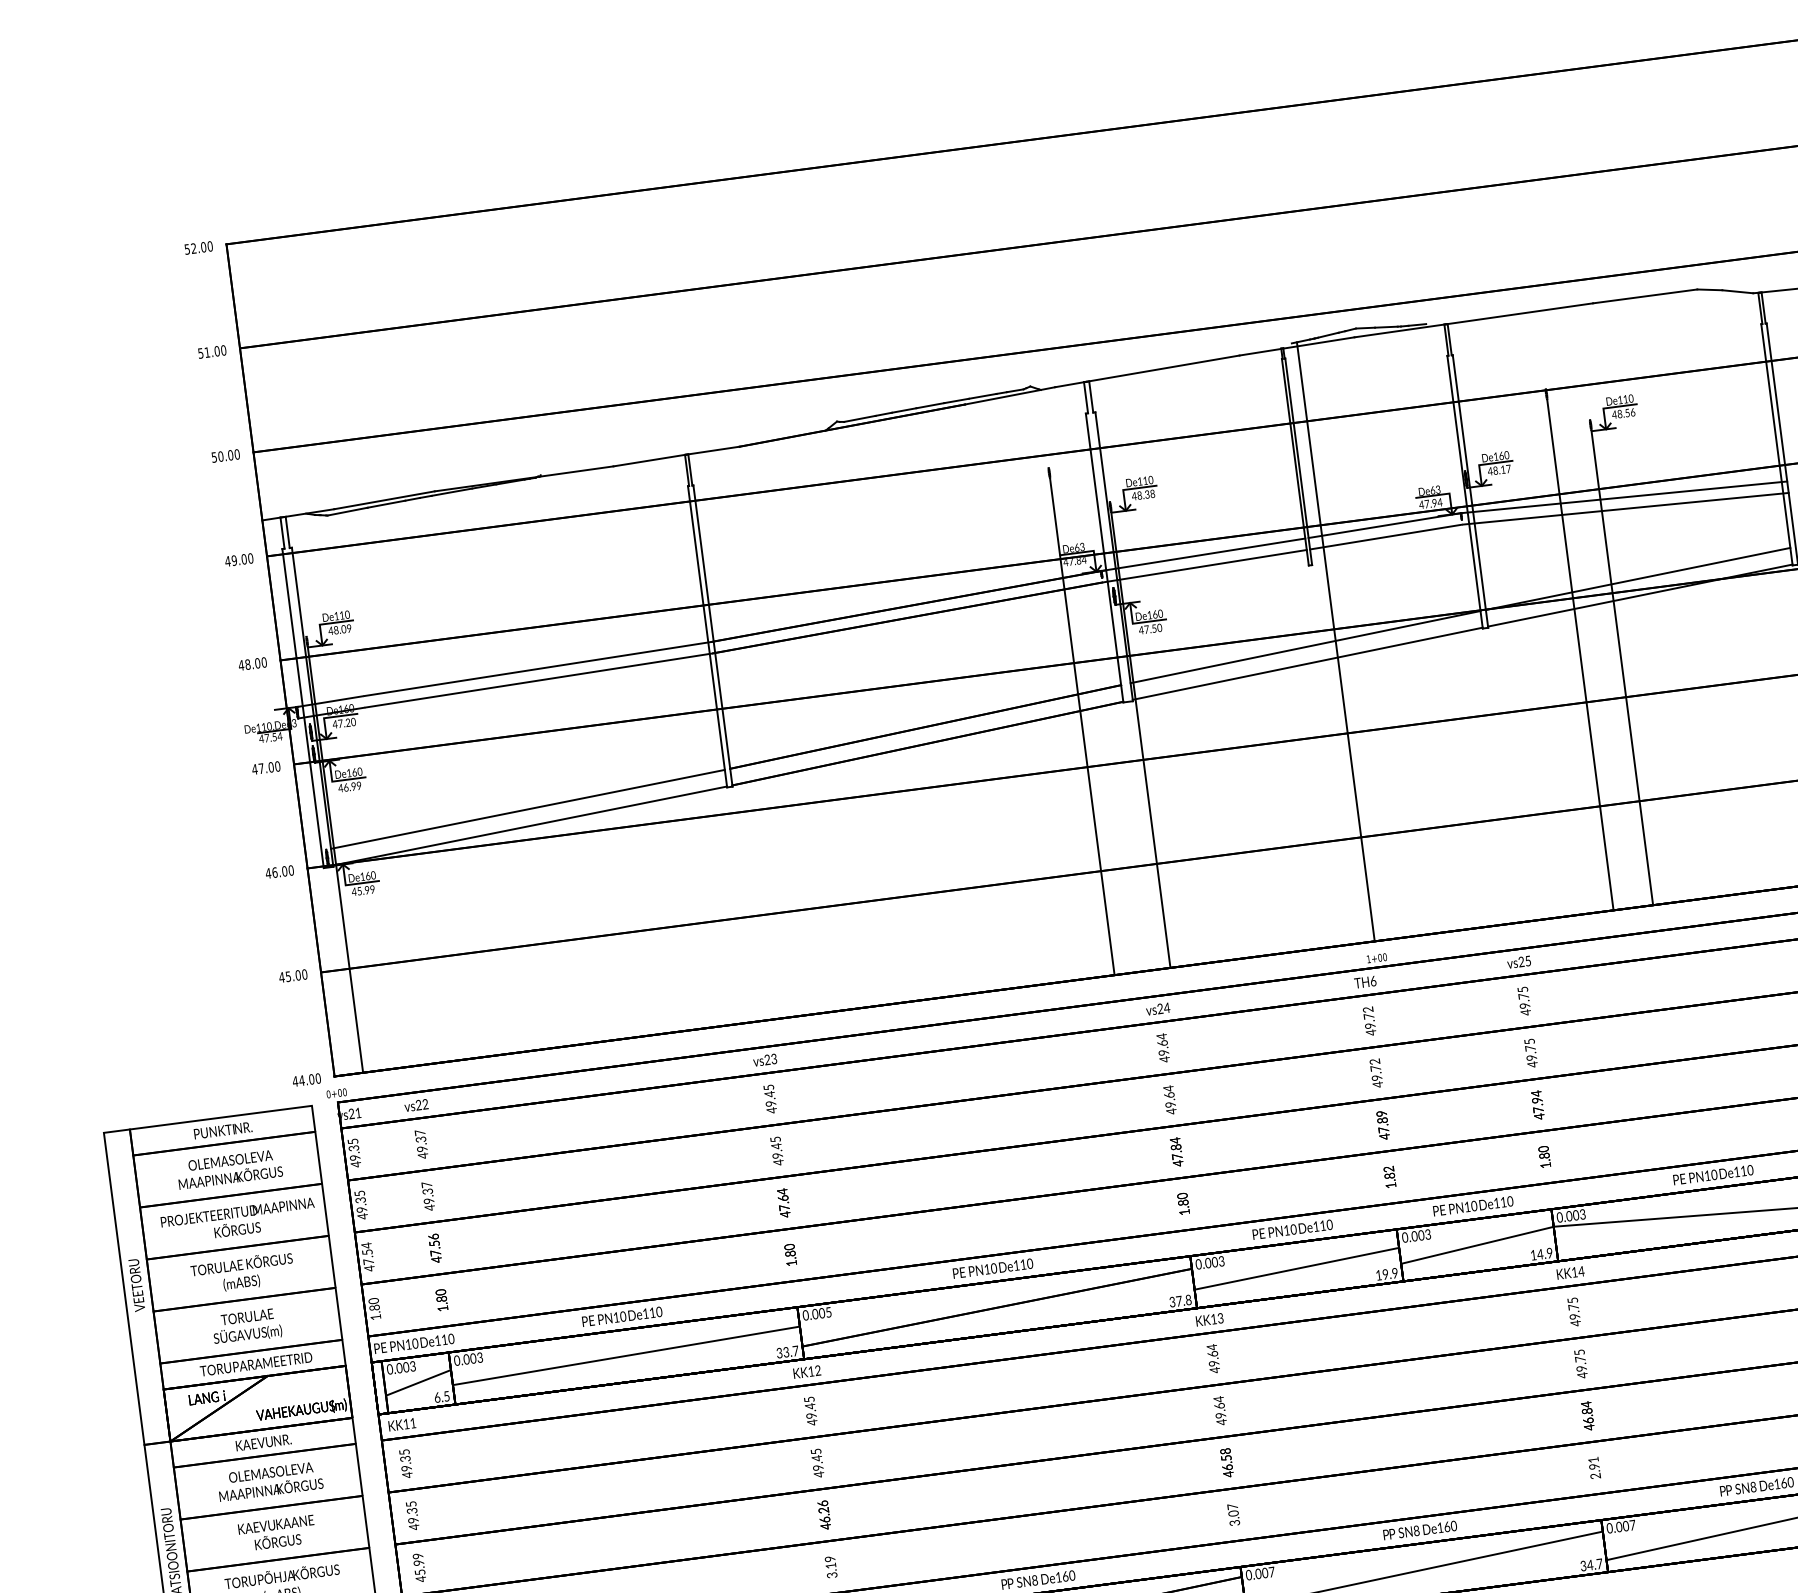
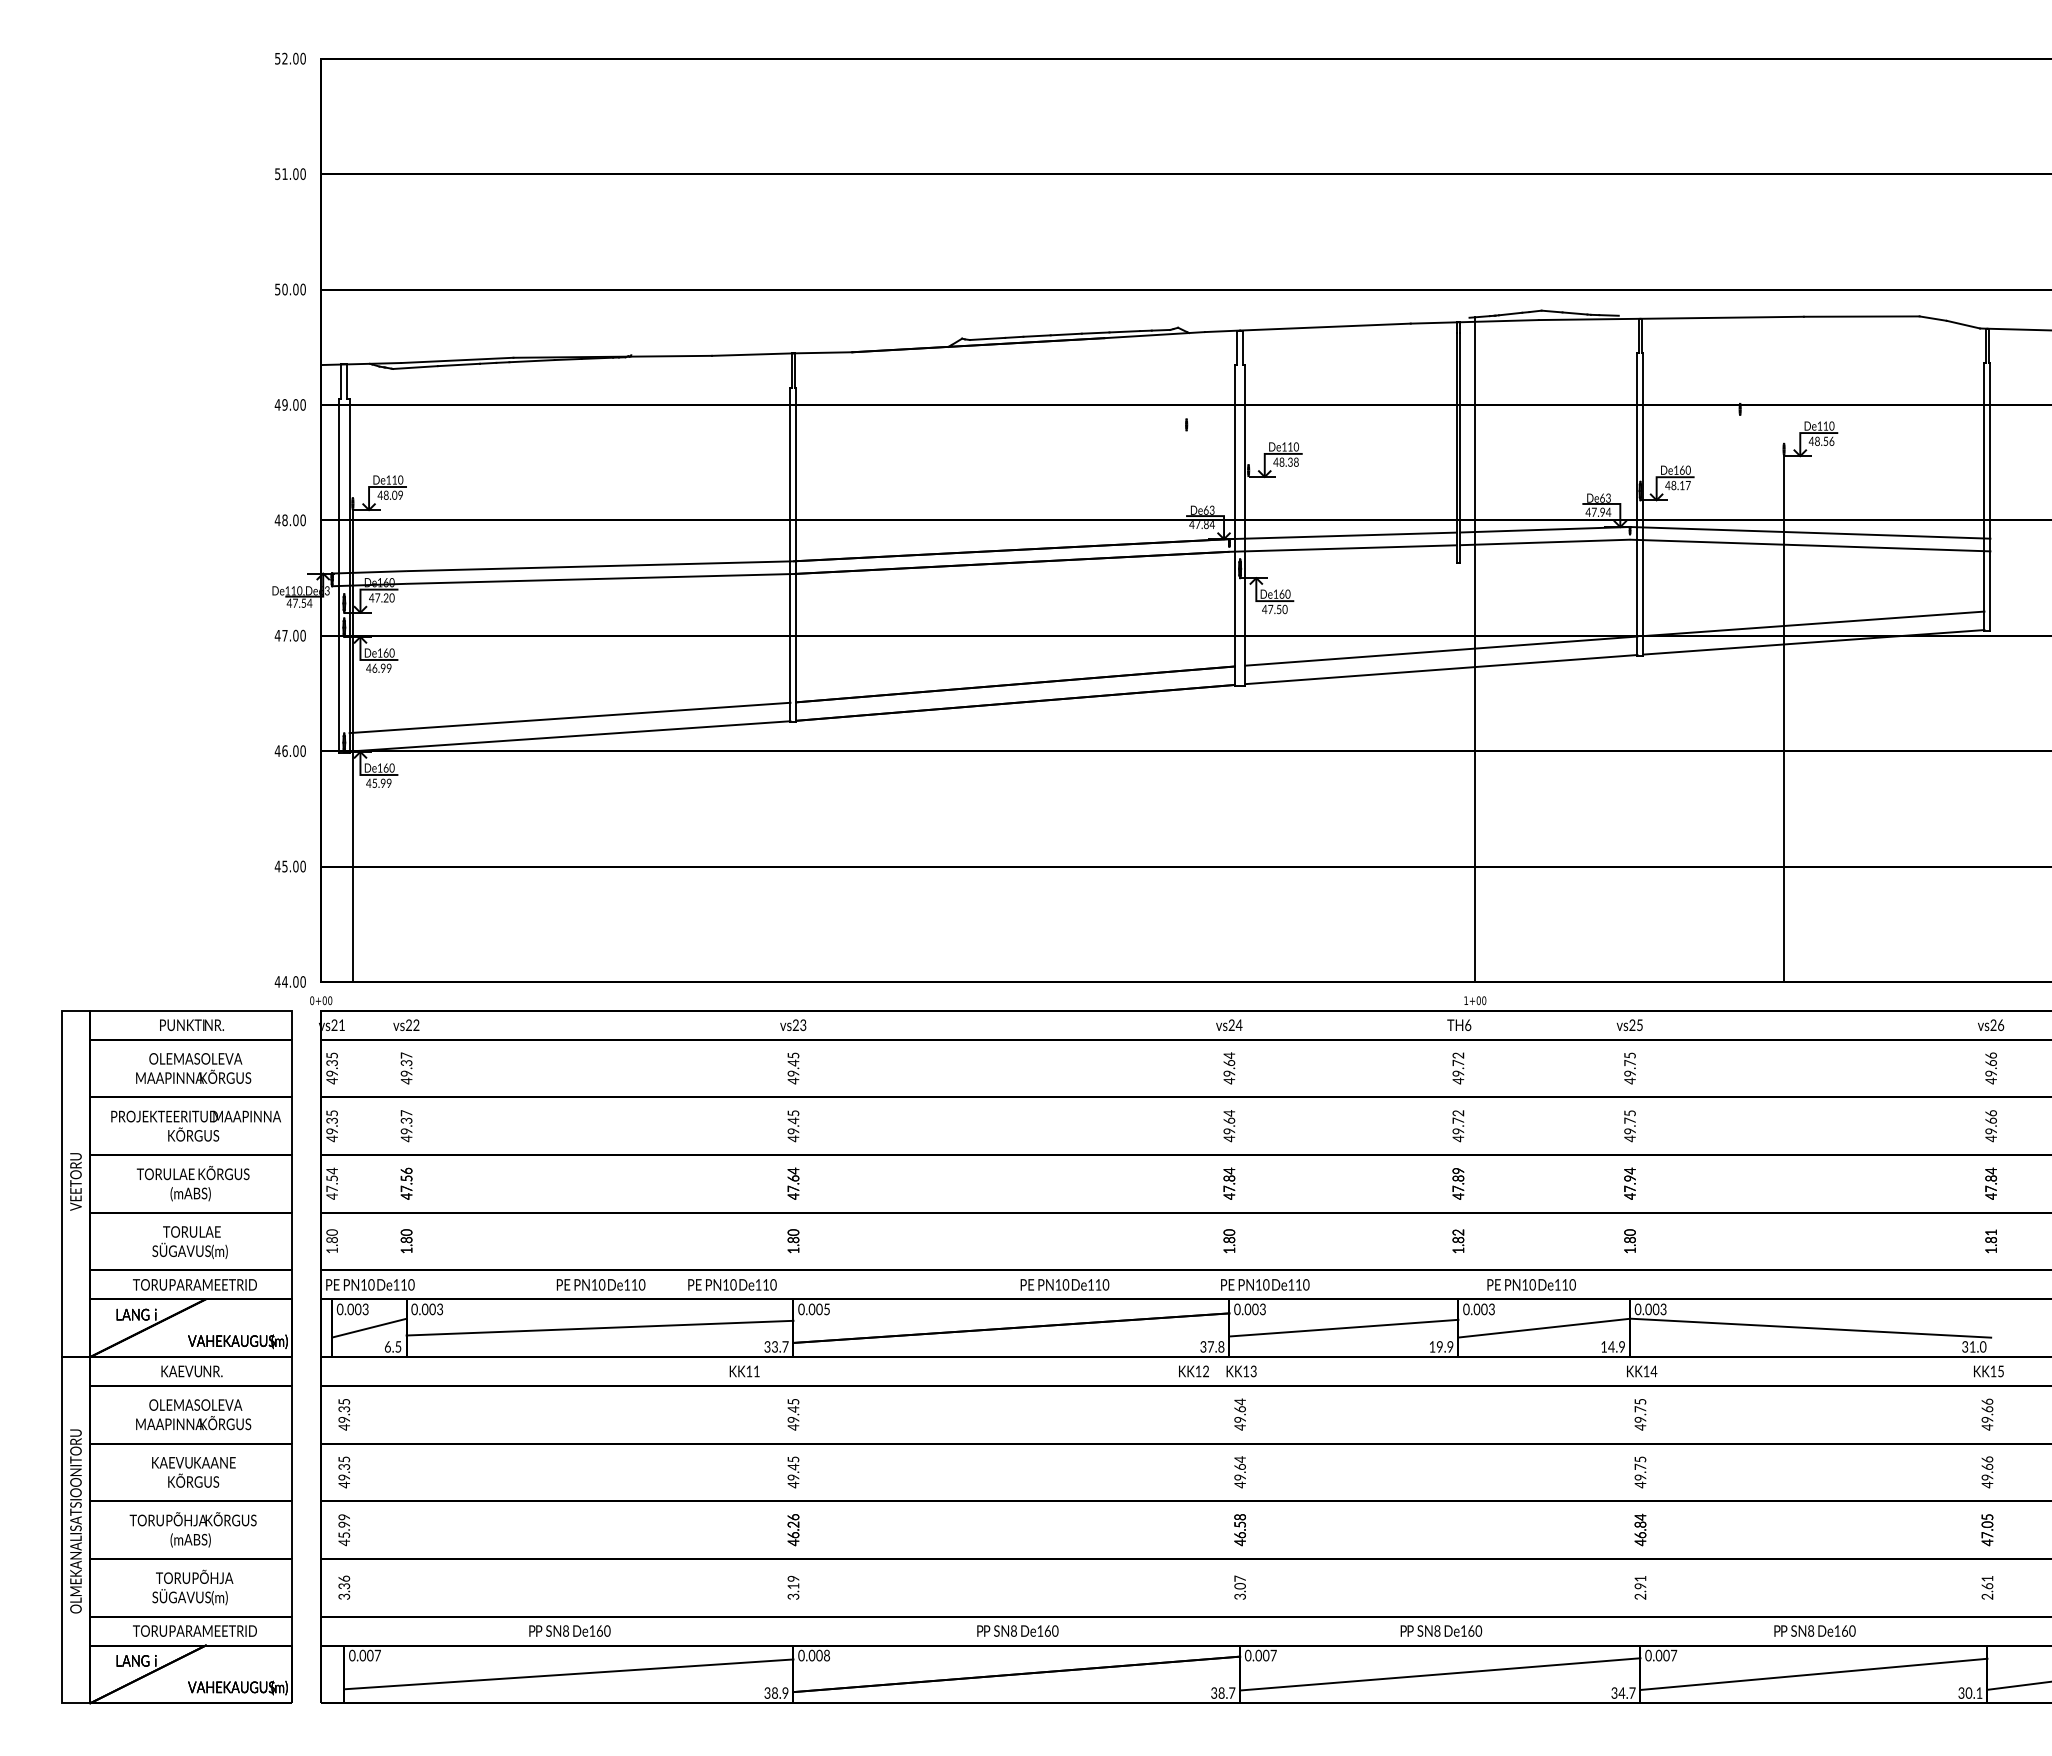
line: (1580, 654) -> (1740, 698), removed
line: (1082, 726) -> (1186, 706), removed
line: (1140, 739) -> (1248, 728), removed
text: (1352, 1221) -> (1131, 1284), moved
text: (603, 1398) -> (968, 1371), moved

